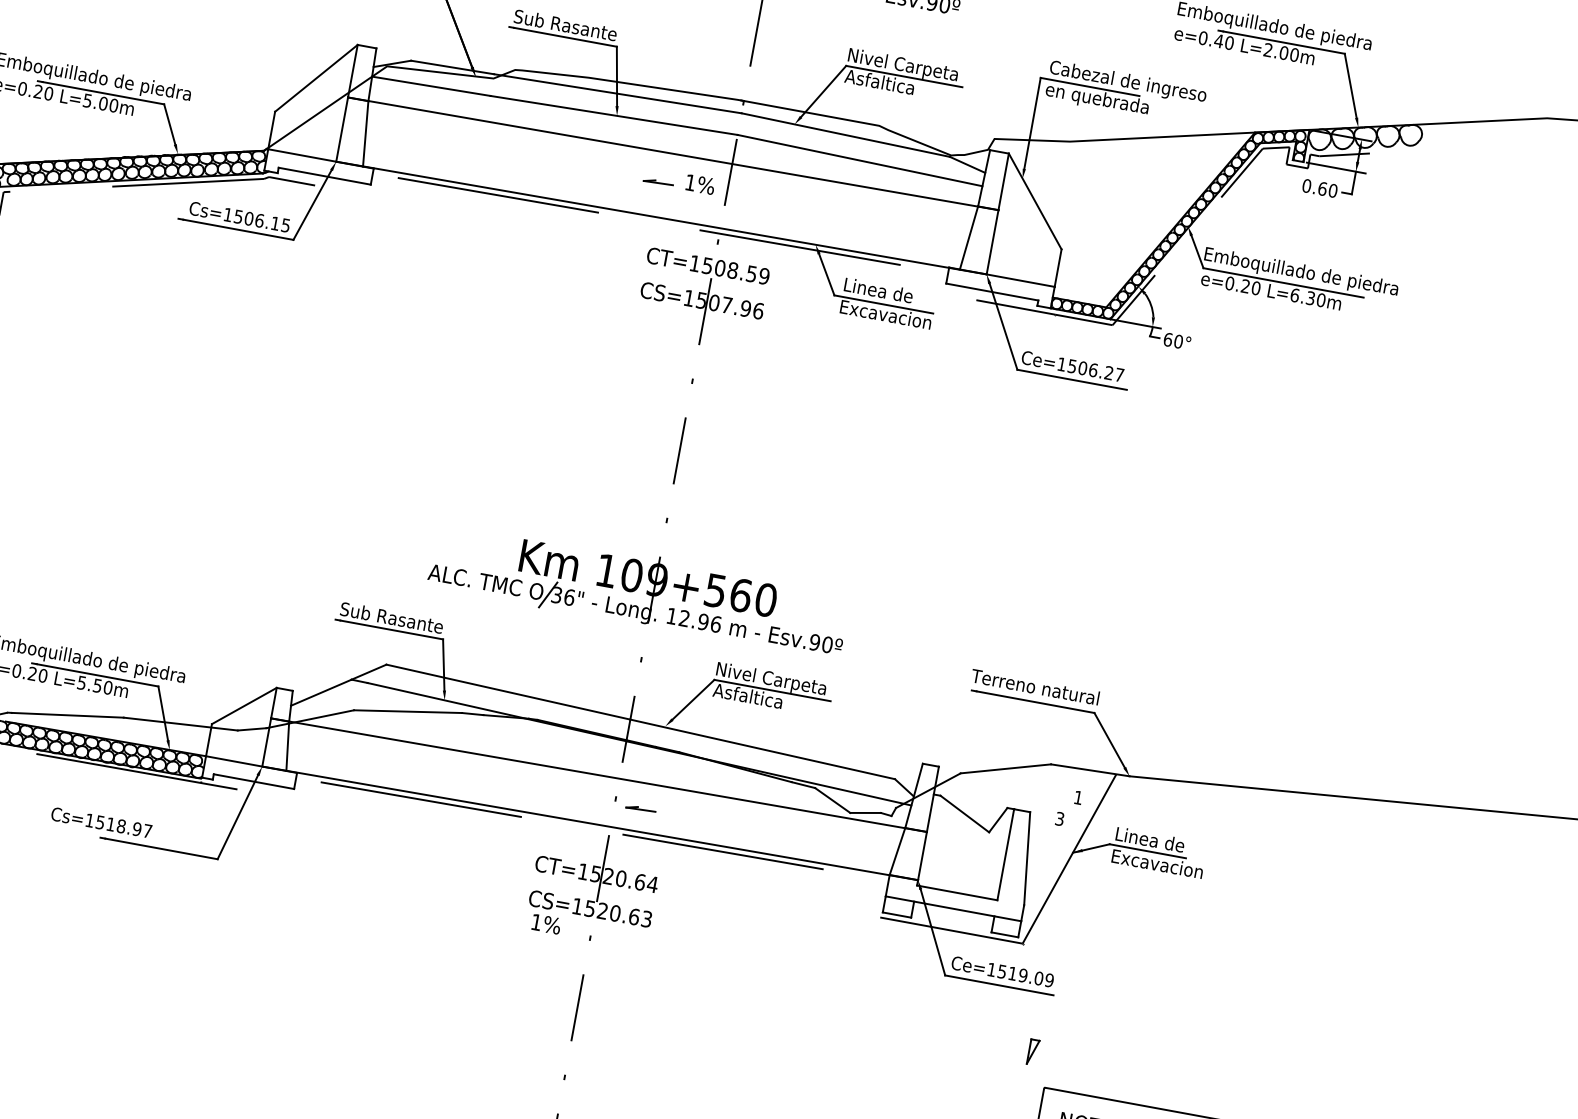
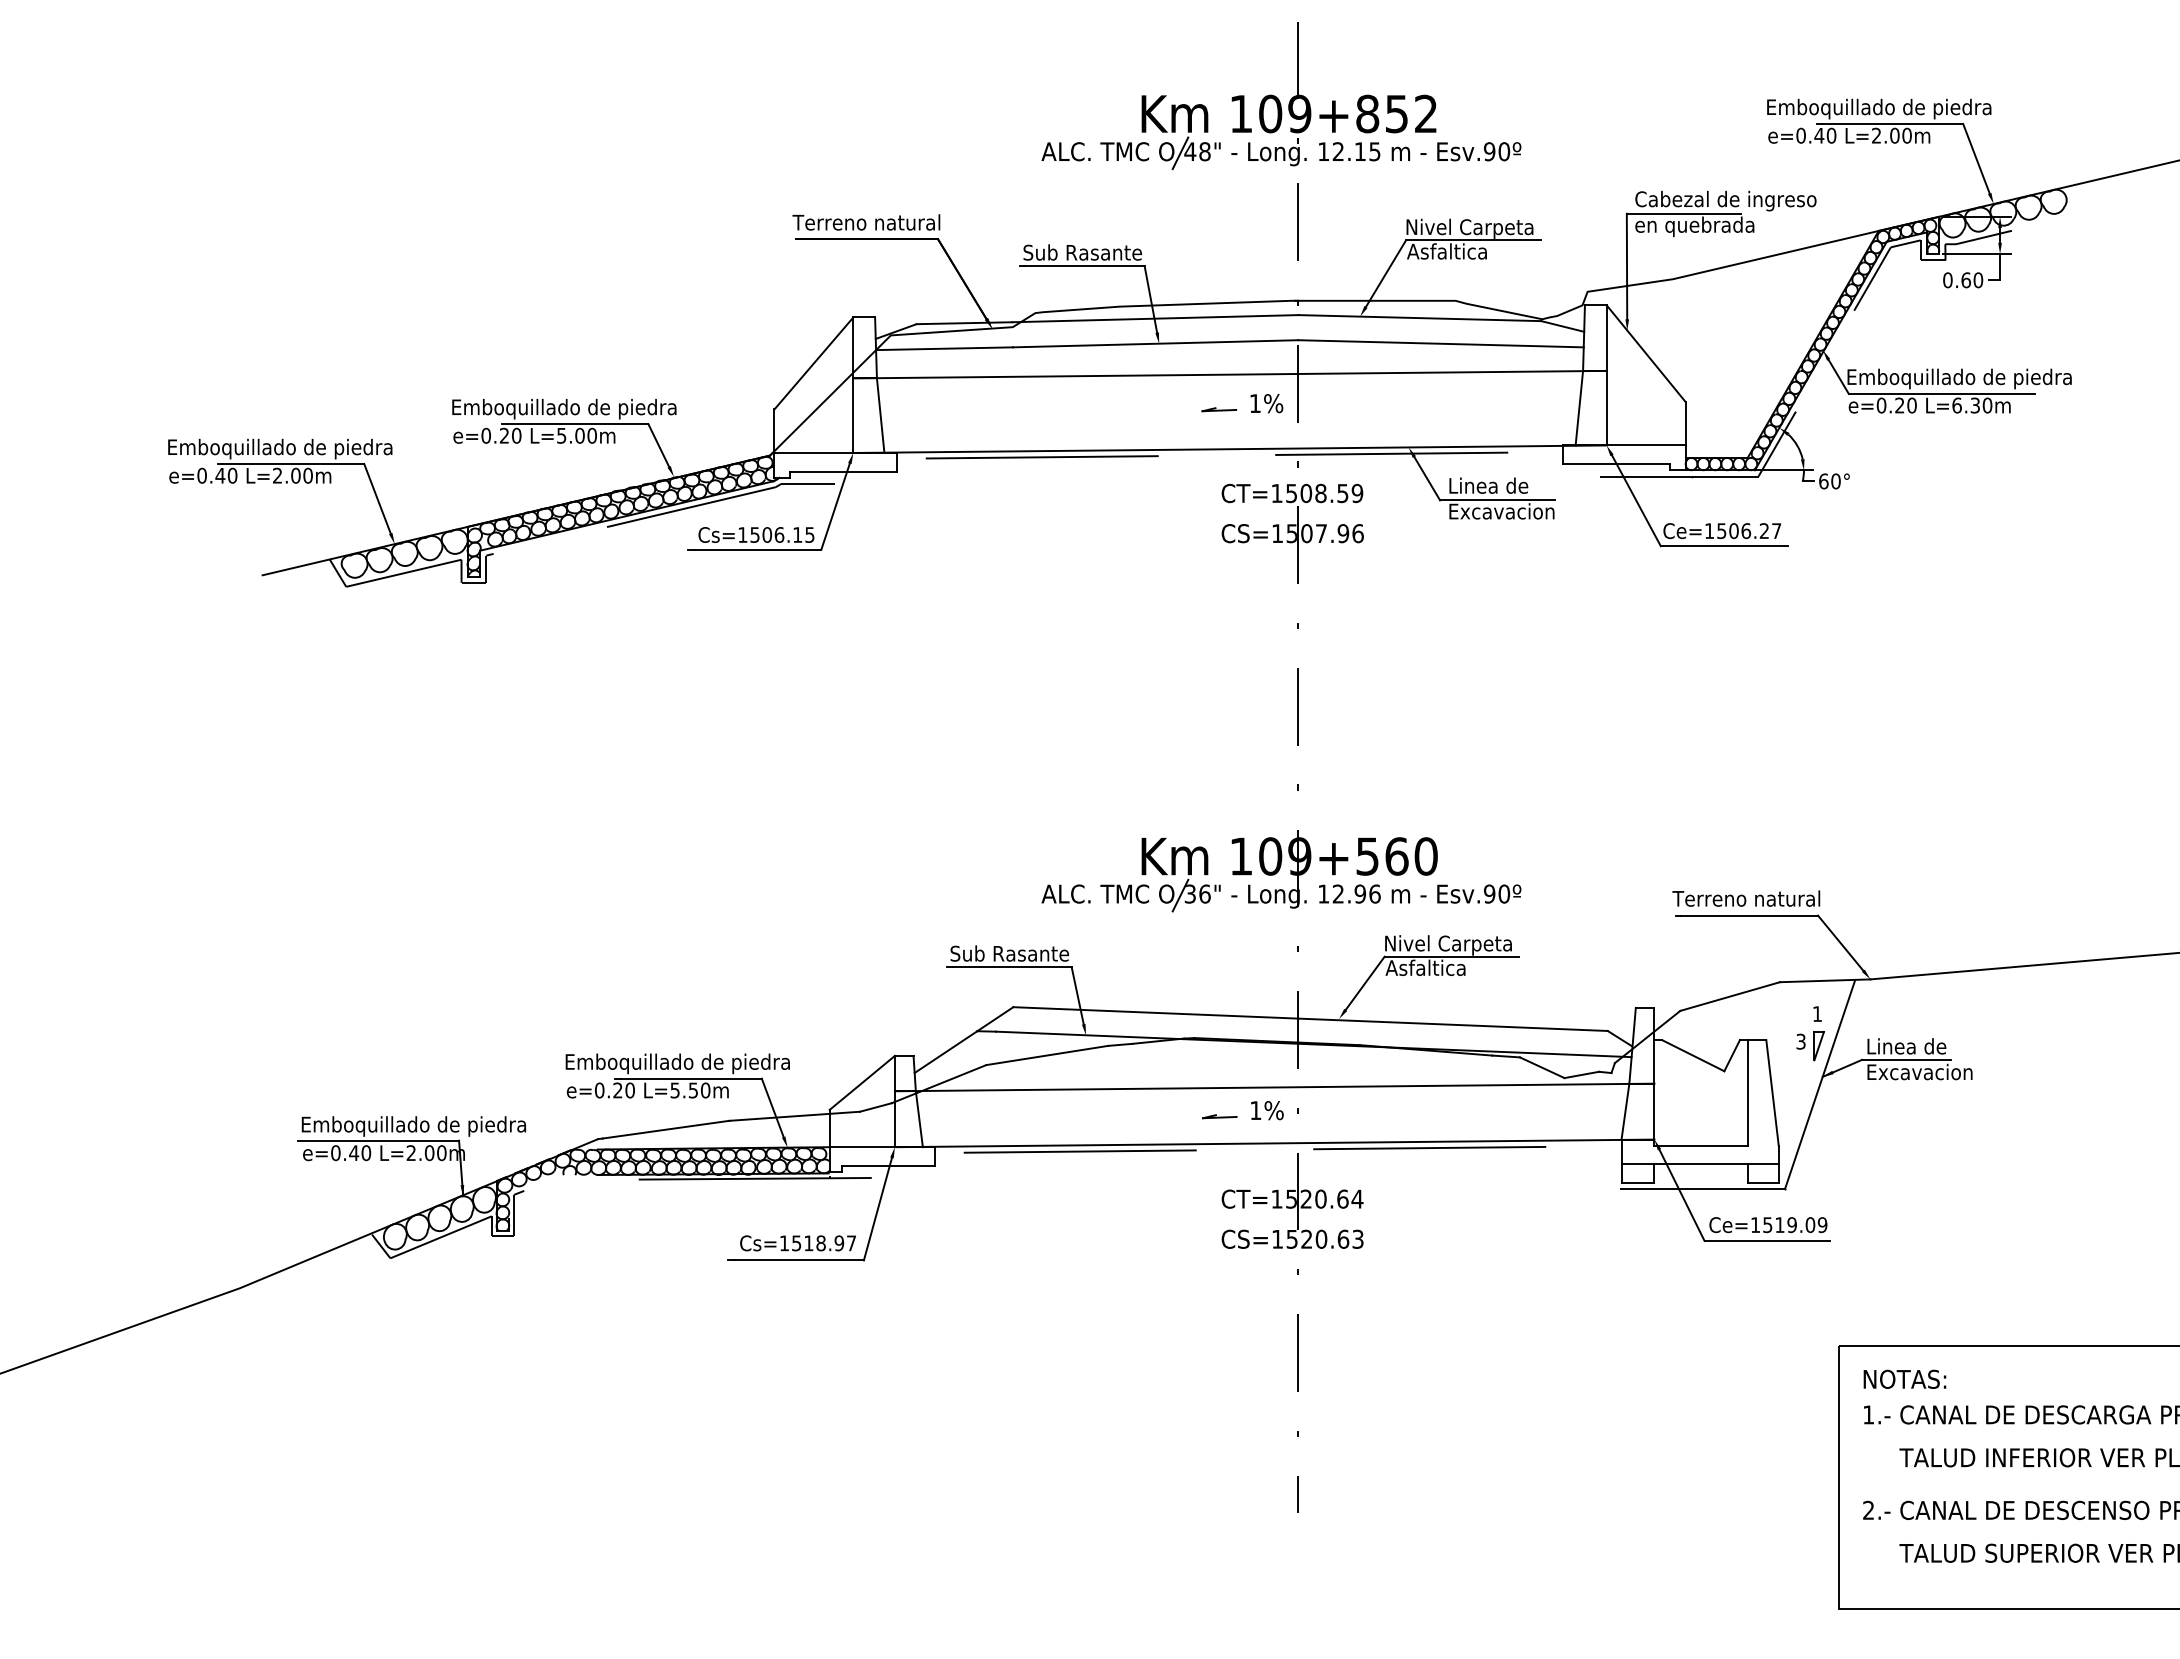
part: (640, 808) -> (1219, 1116), moved
text: (101, 822) -> (797, 1243), moved
text: (546, 924) -> (1267, 1110), moved
part: (1032, 1051) -> (1818, 1045), moved

